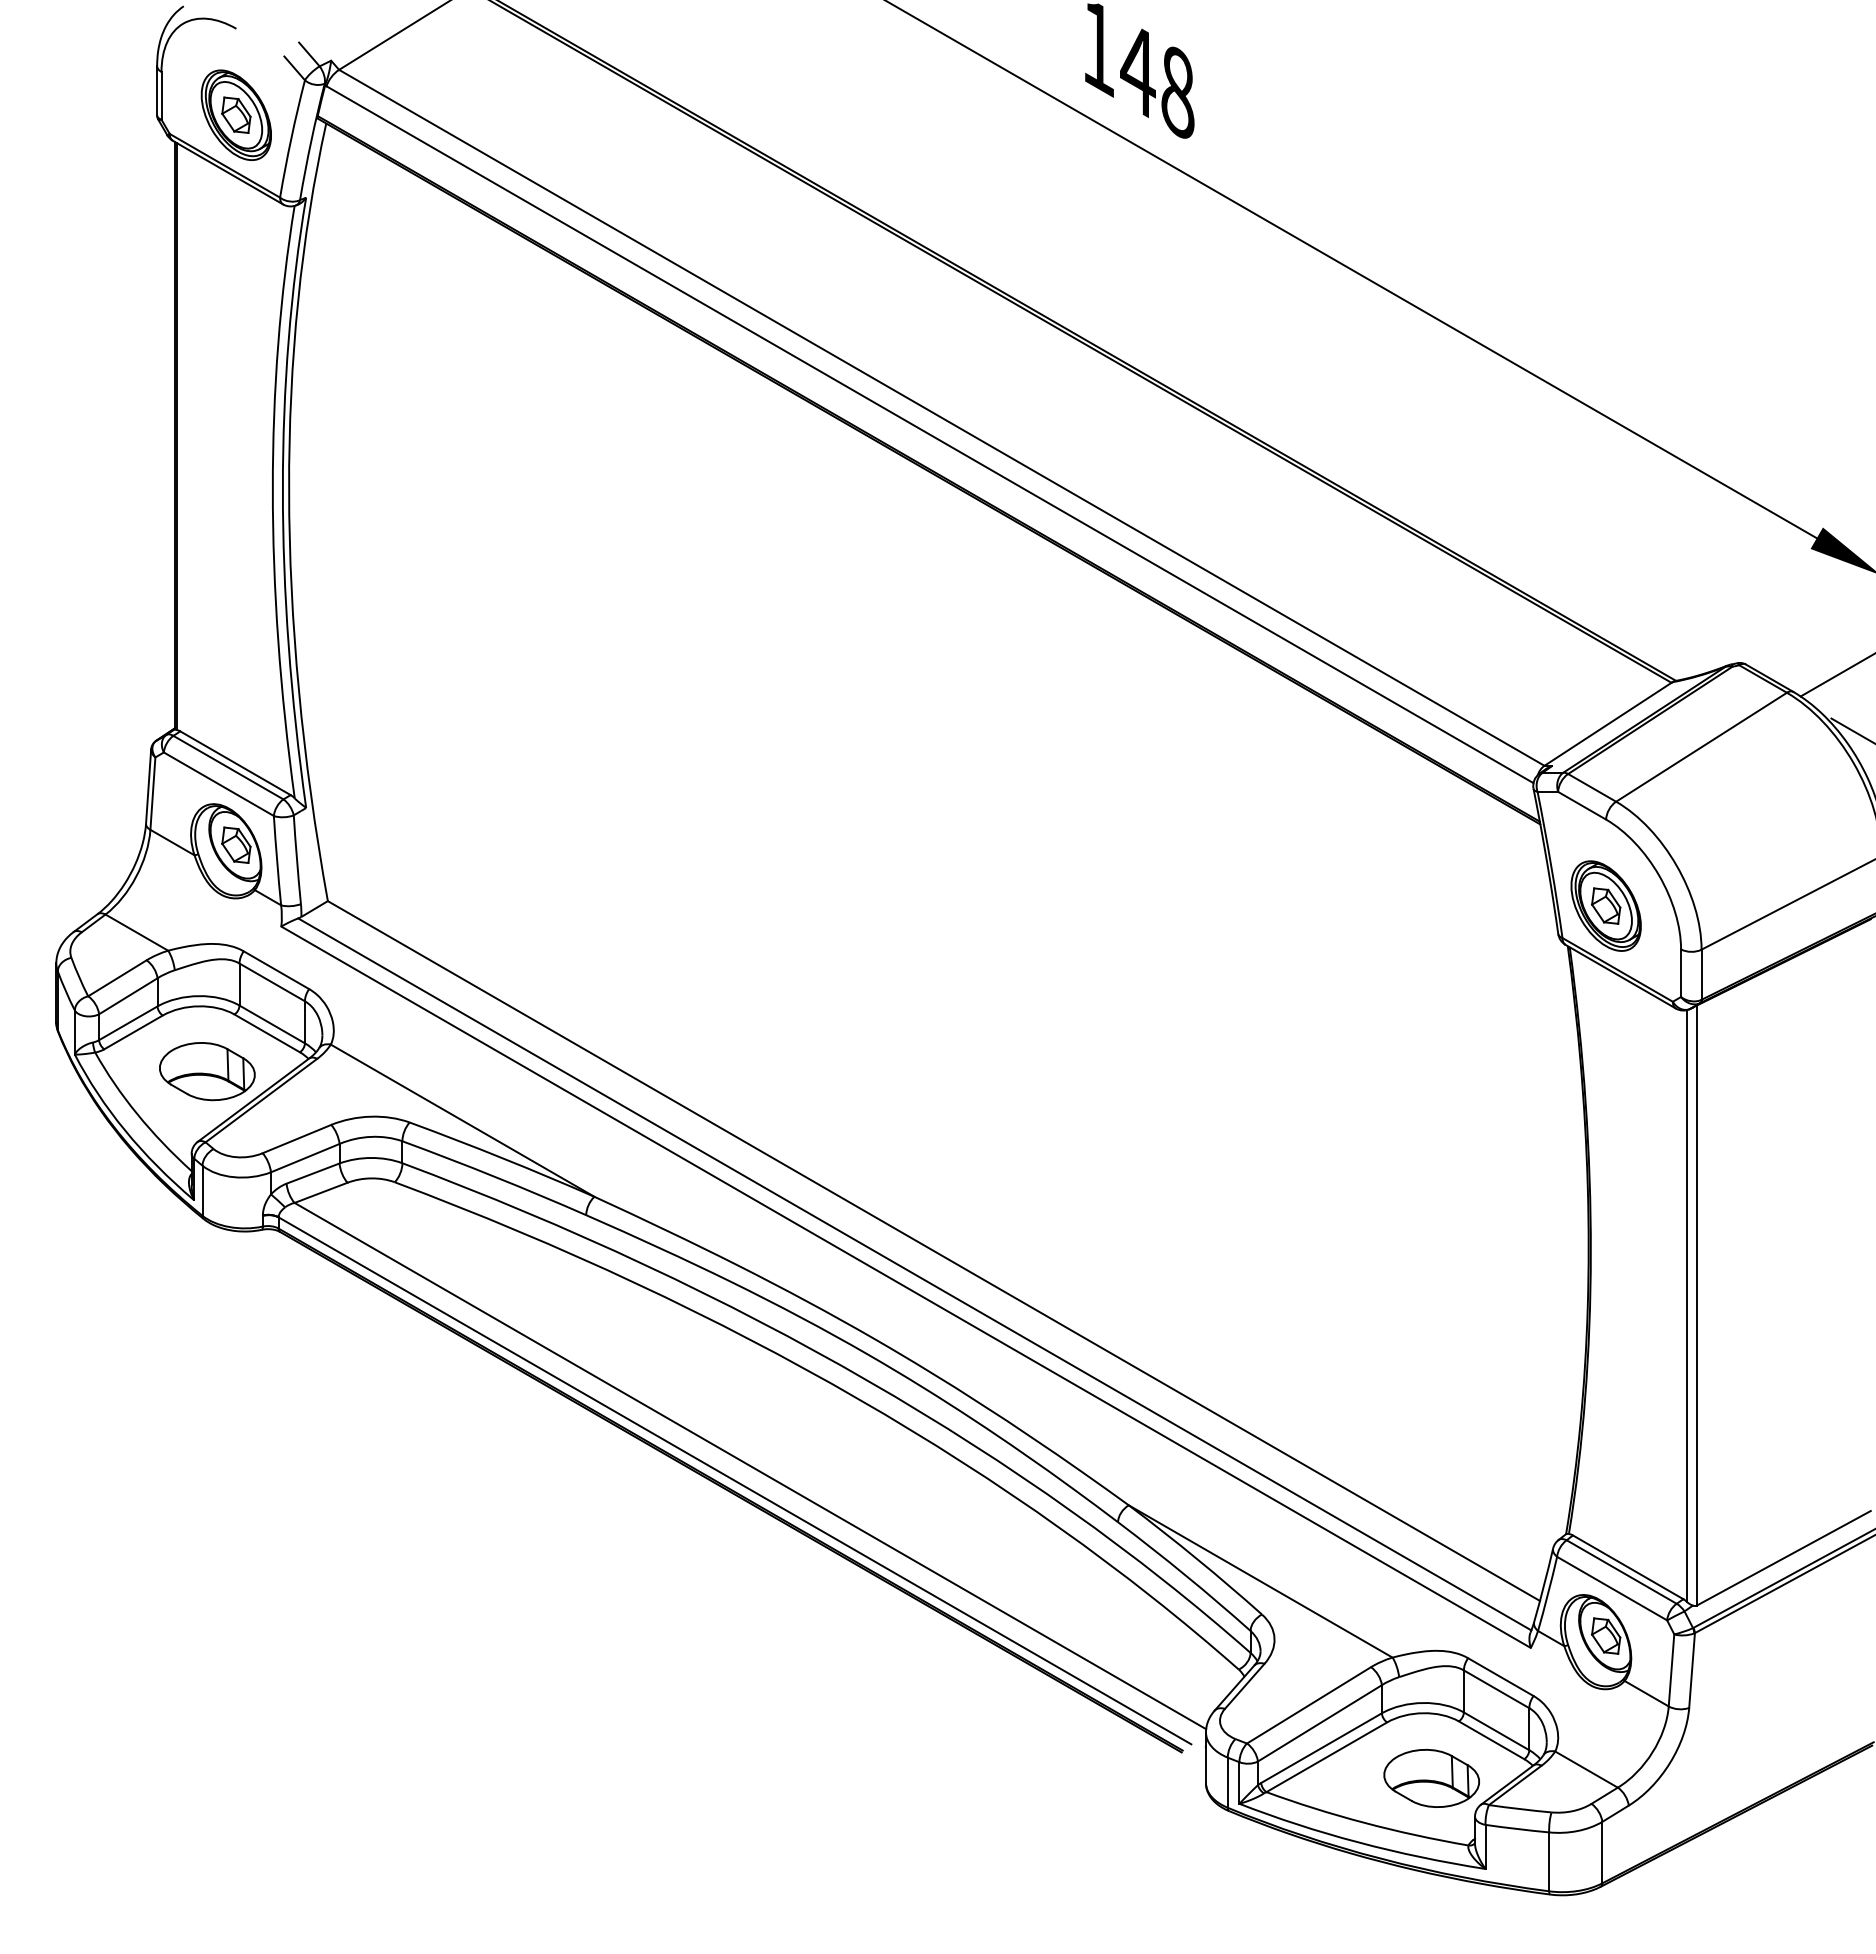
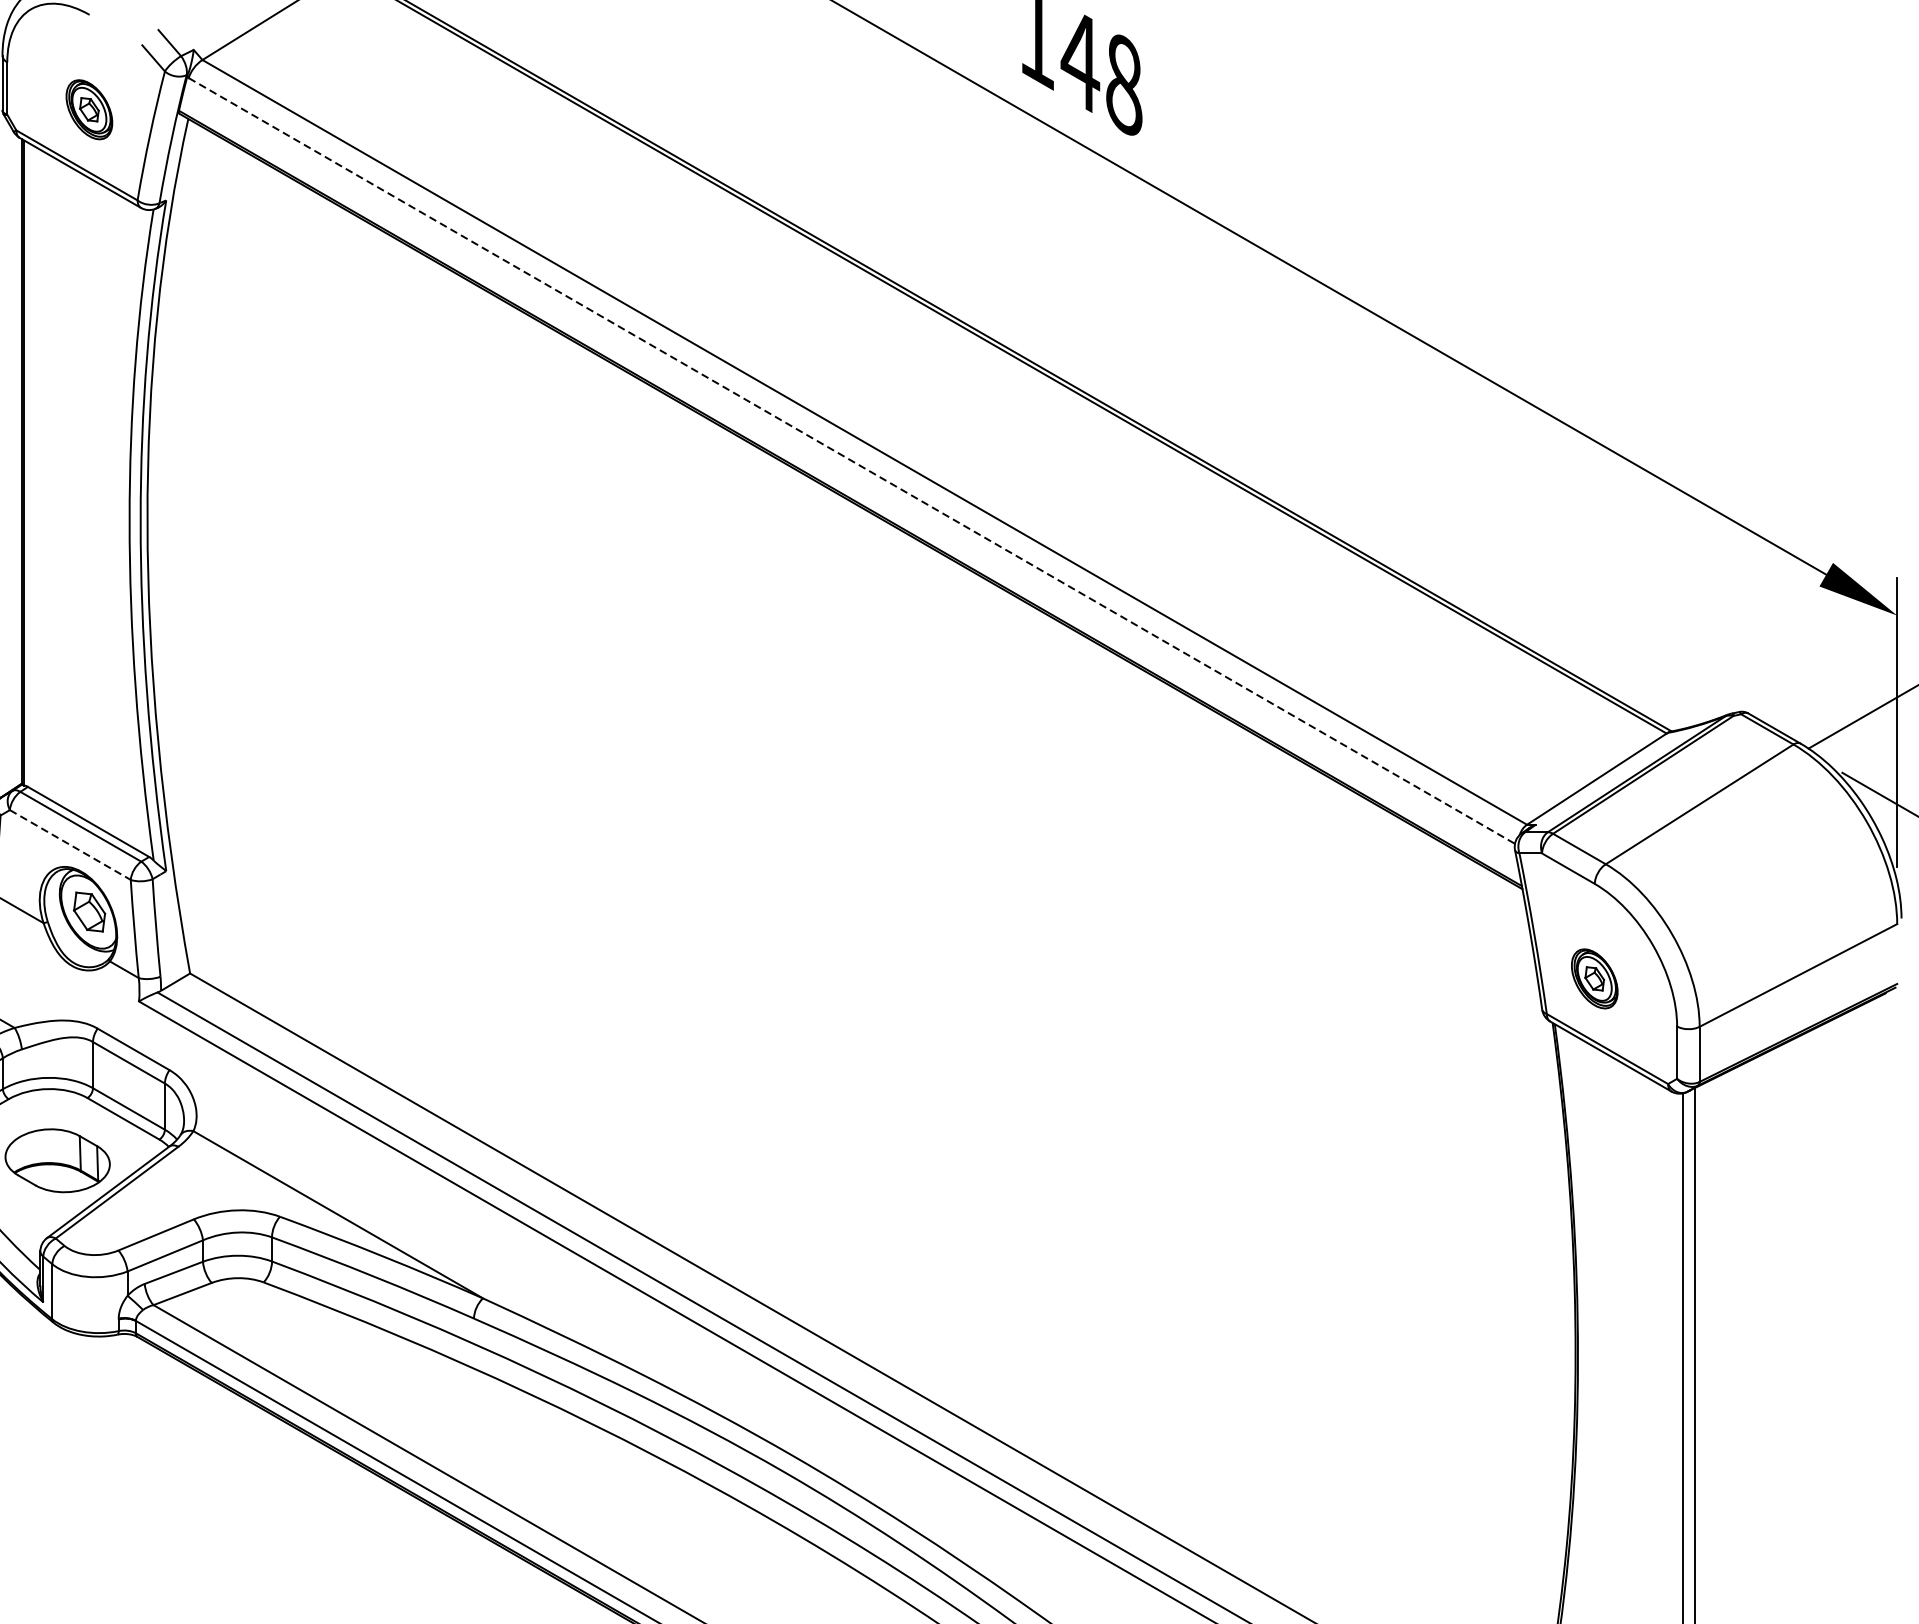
part: (235, 114) -> (88, 109), size x0.6
line: (930, 434) -> (852, 460), solid -> dashed
line: (218, 784) -> (69, 845), solid -> dashed
part: (1605, 905) -> (1594, 978), size x0.6

